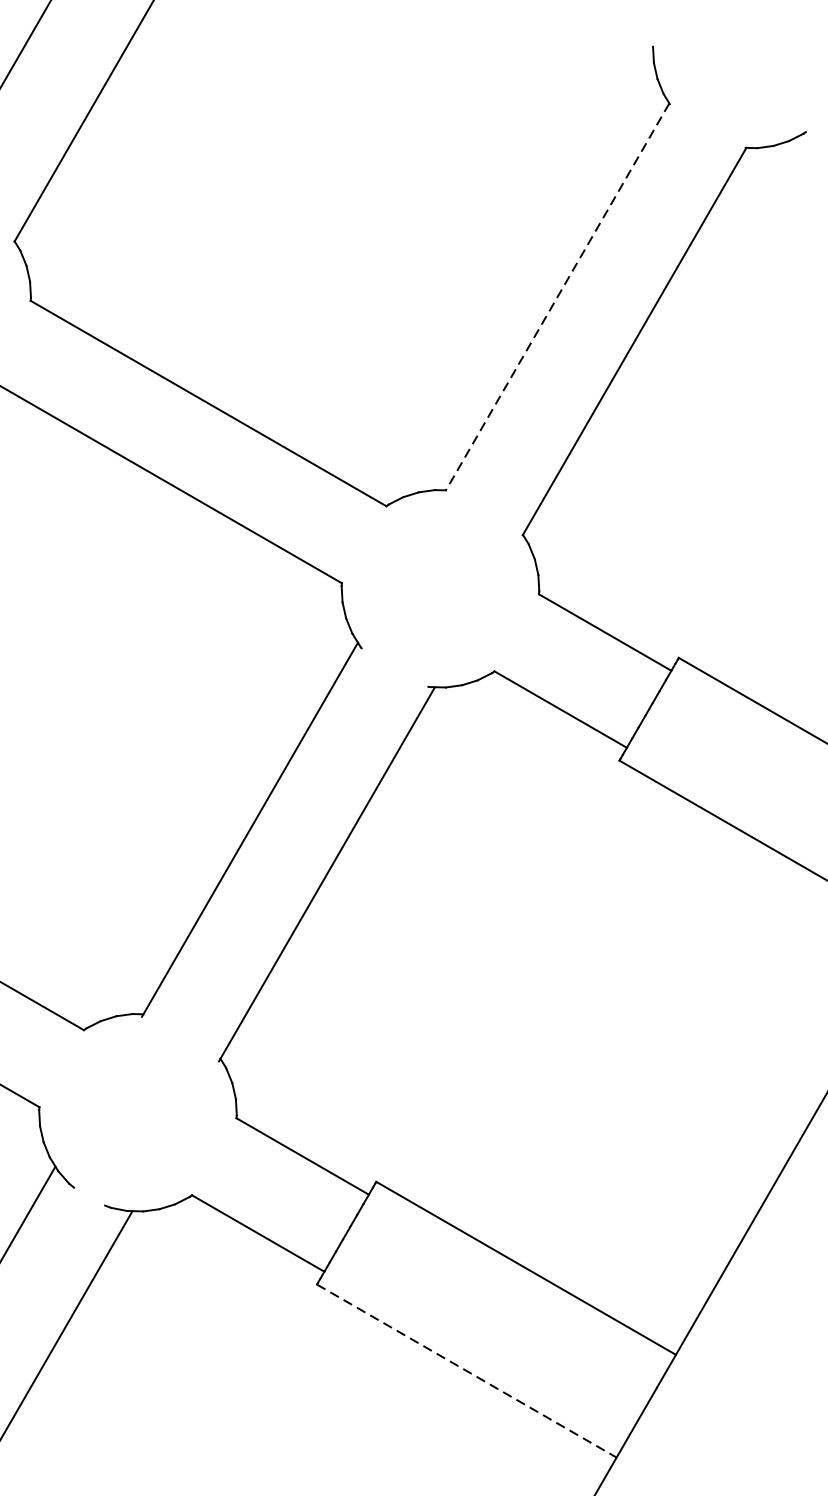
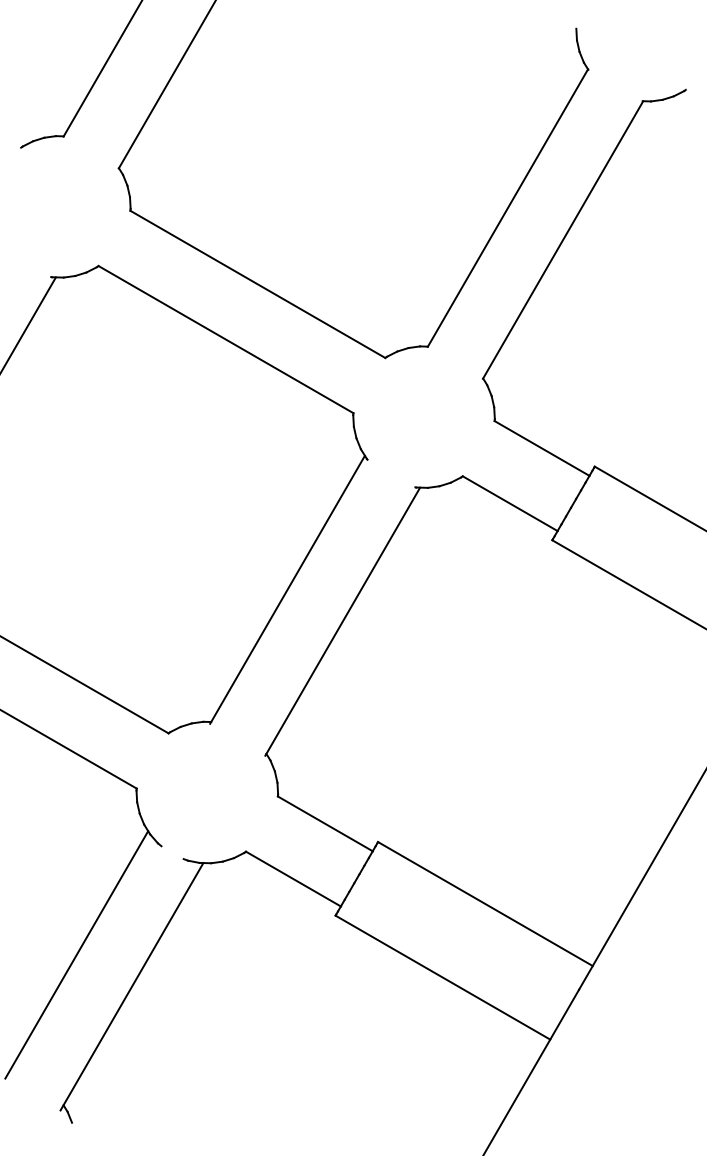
line: (556, 297) -> (507, 208), dashed -> solid
line: (466, 1370) -> (442, 977), dashed -> solid

